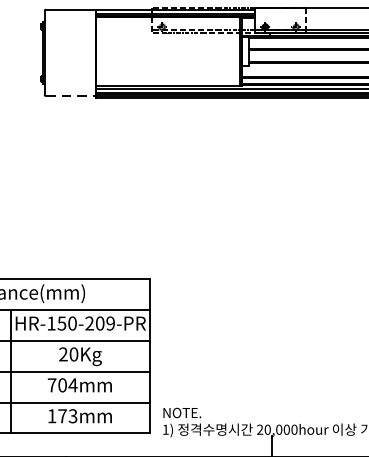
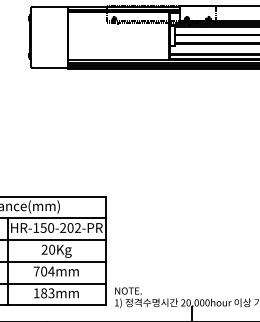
line: (71, 95) -> (50, 67), dashed -> solid
text: (110, 322) -> (77, 227), HR-150-209-PR -> HR-150-202-PR
text: (63, 416) -> (44, 293), 173mm -> 183mm

